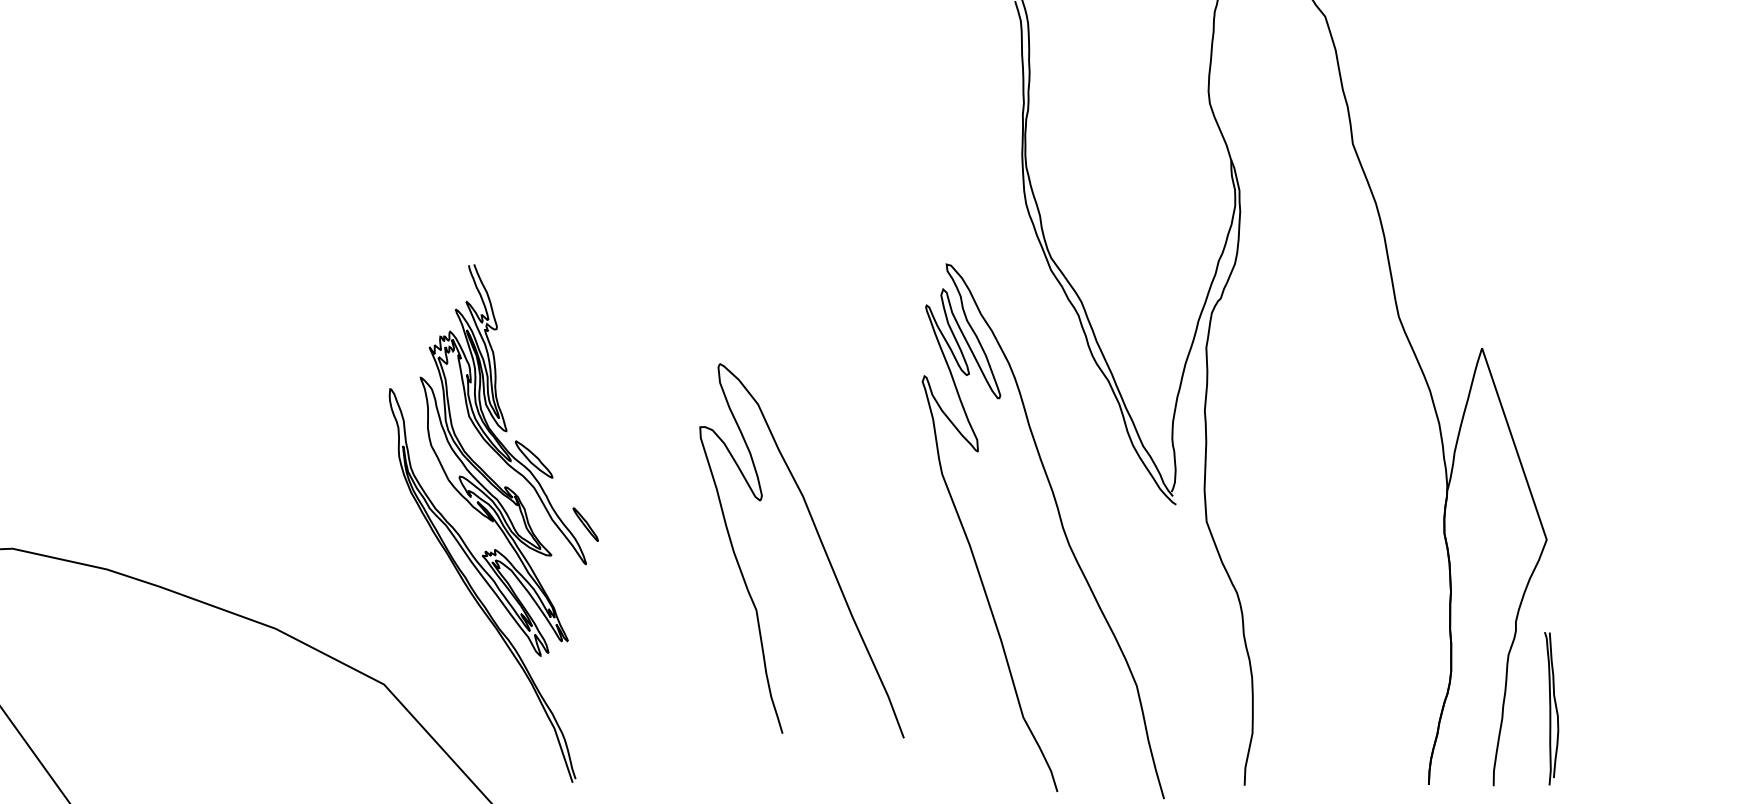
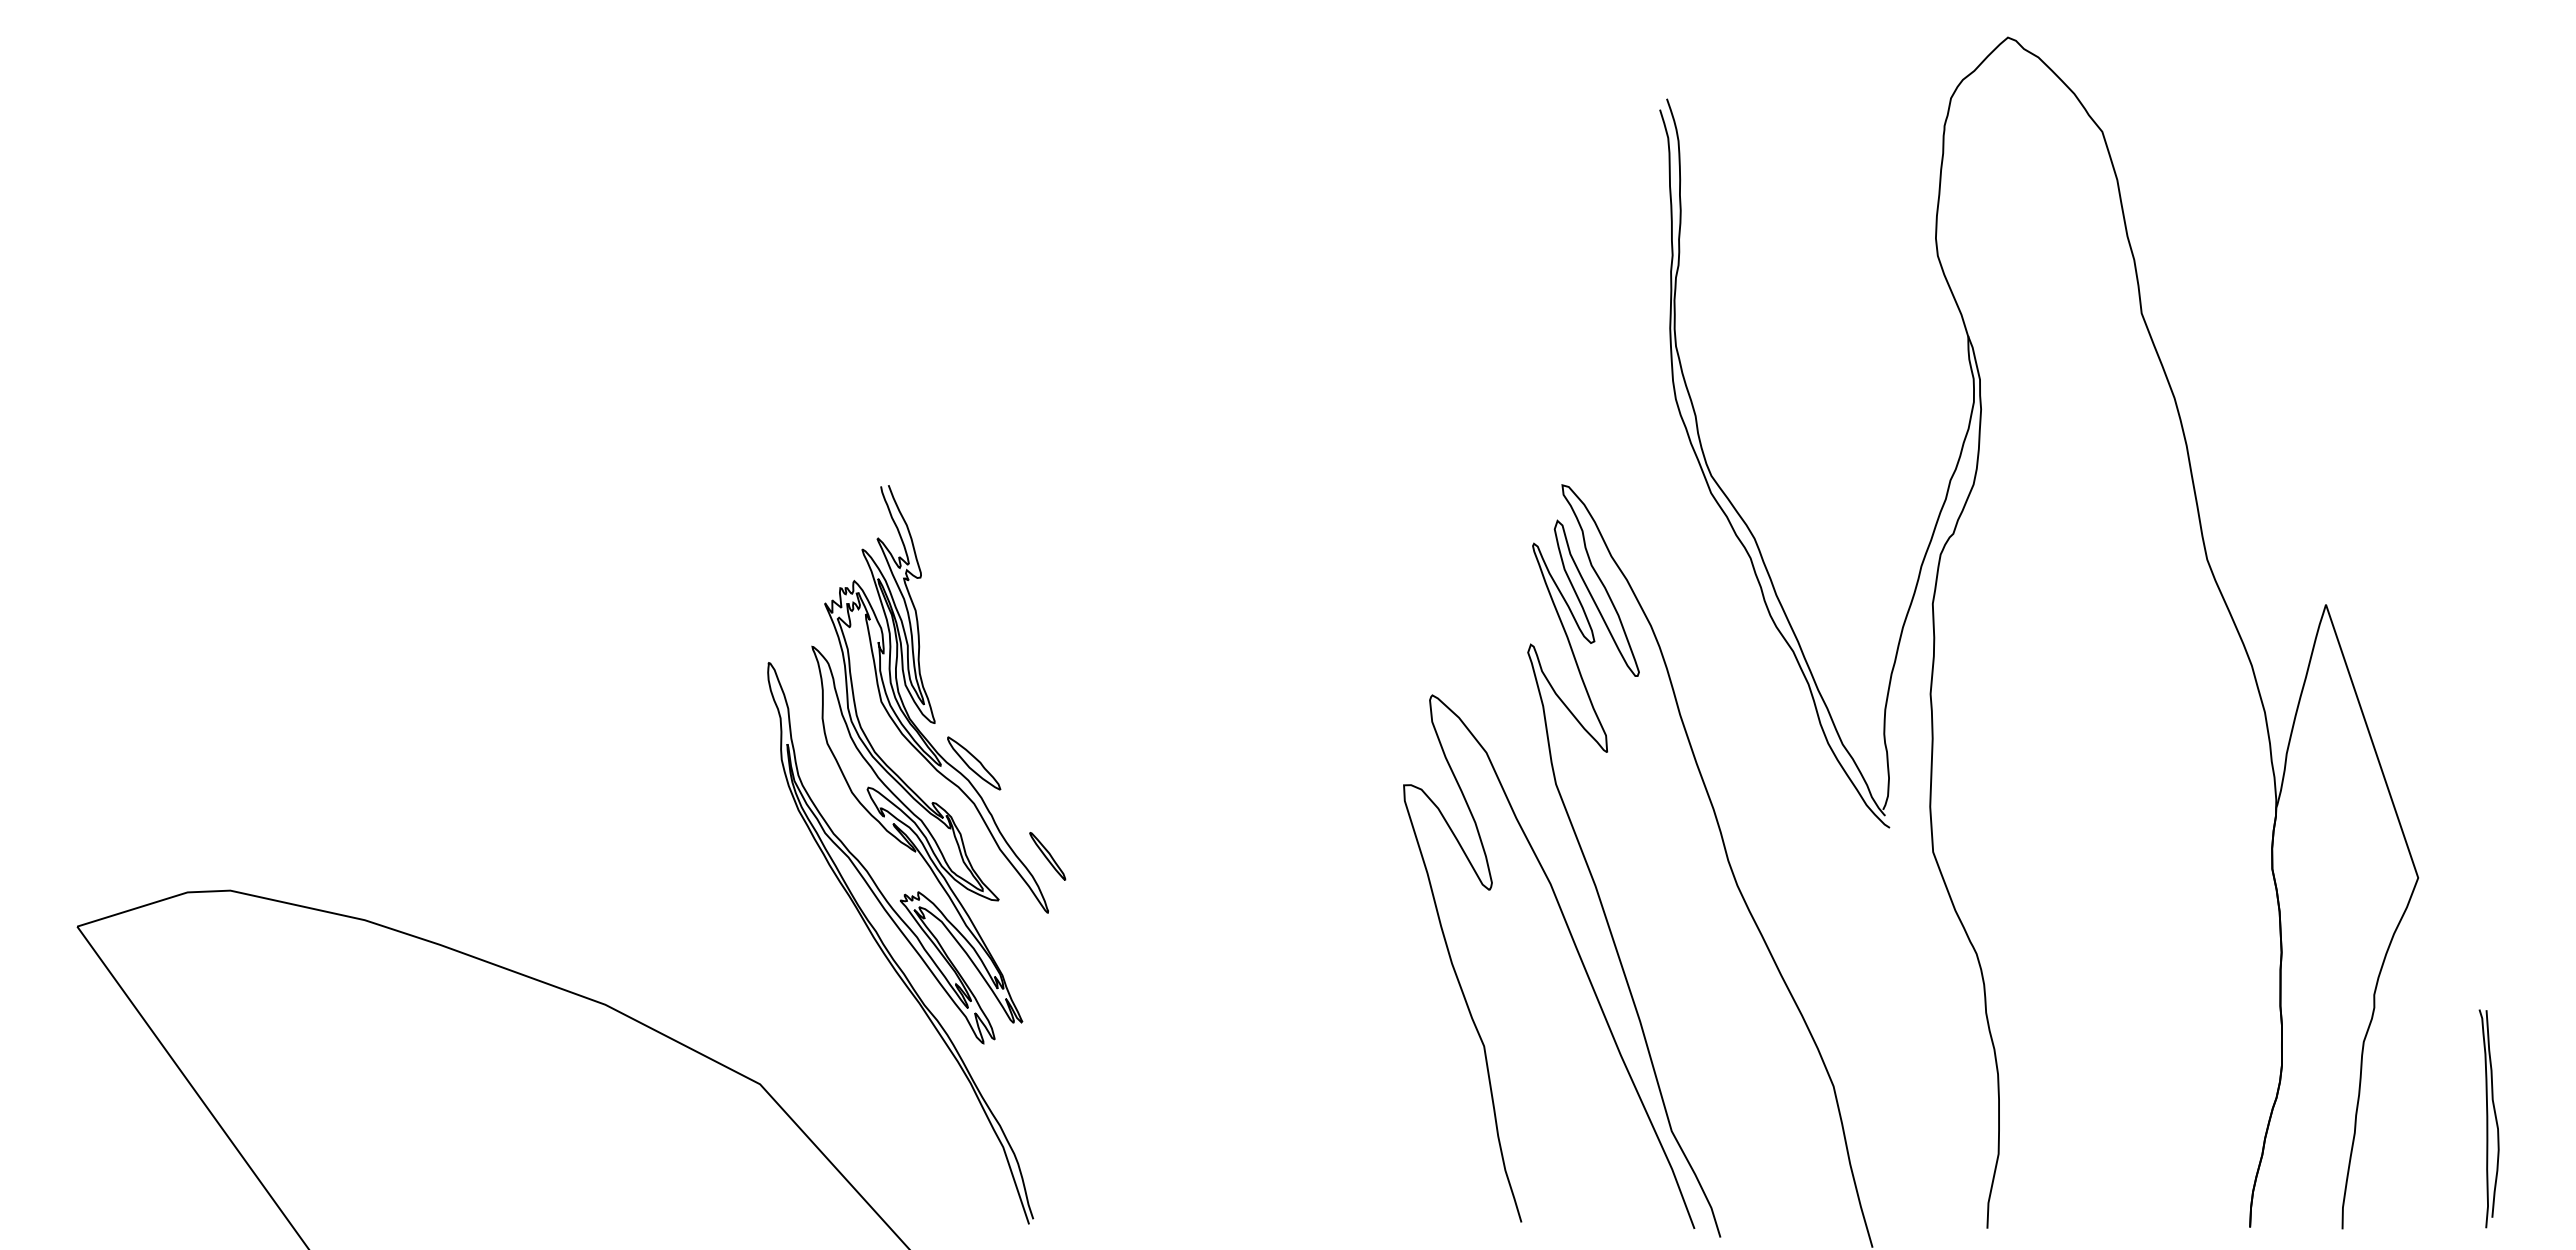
curve: (821, 543) -> (1576, 951), moved
part: (1551, 708) -> (2488, 1118), moved

